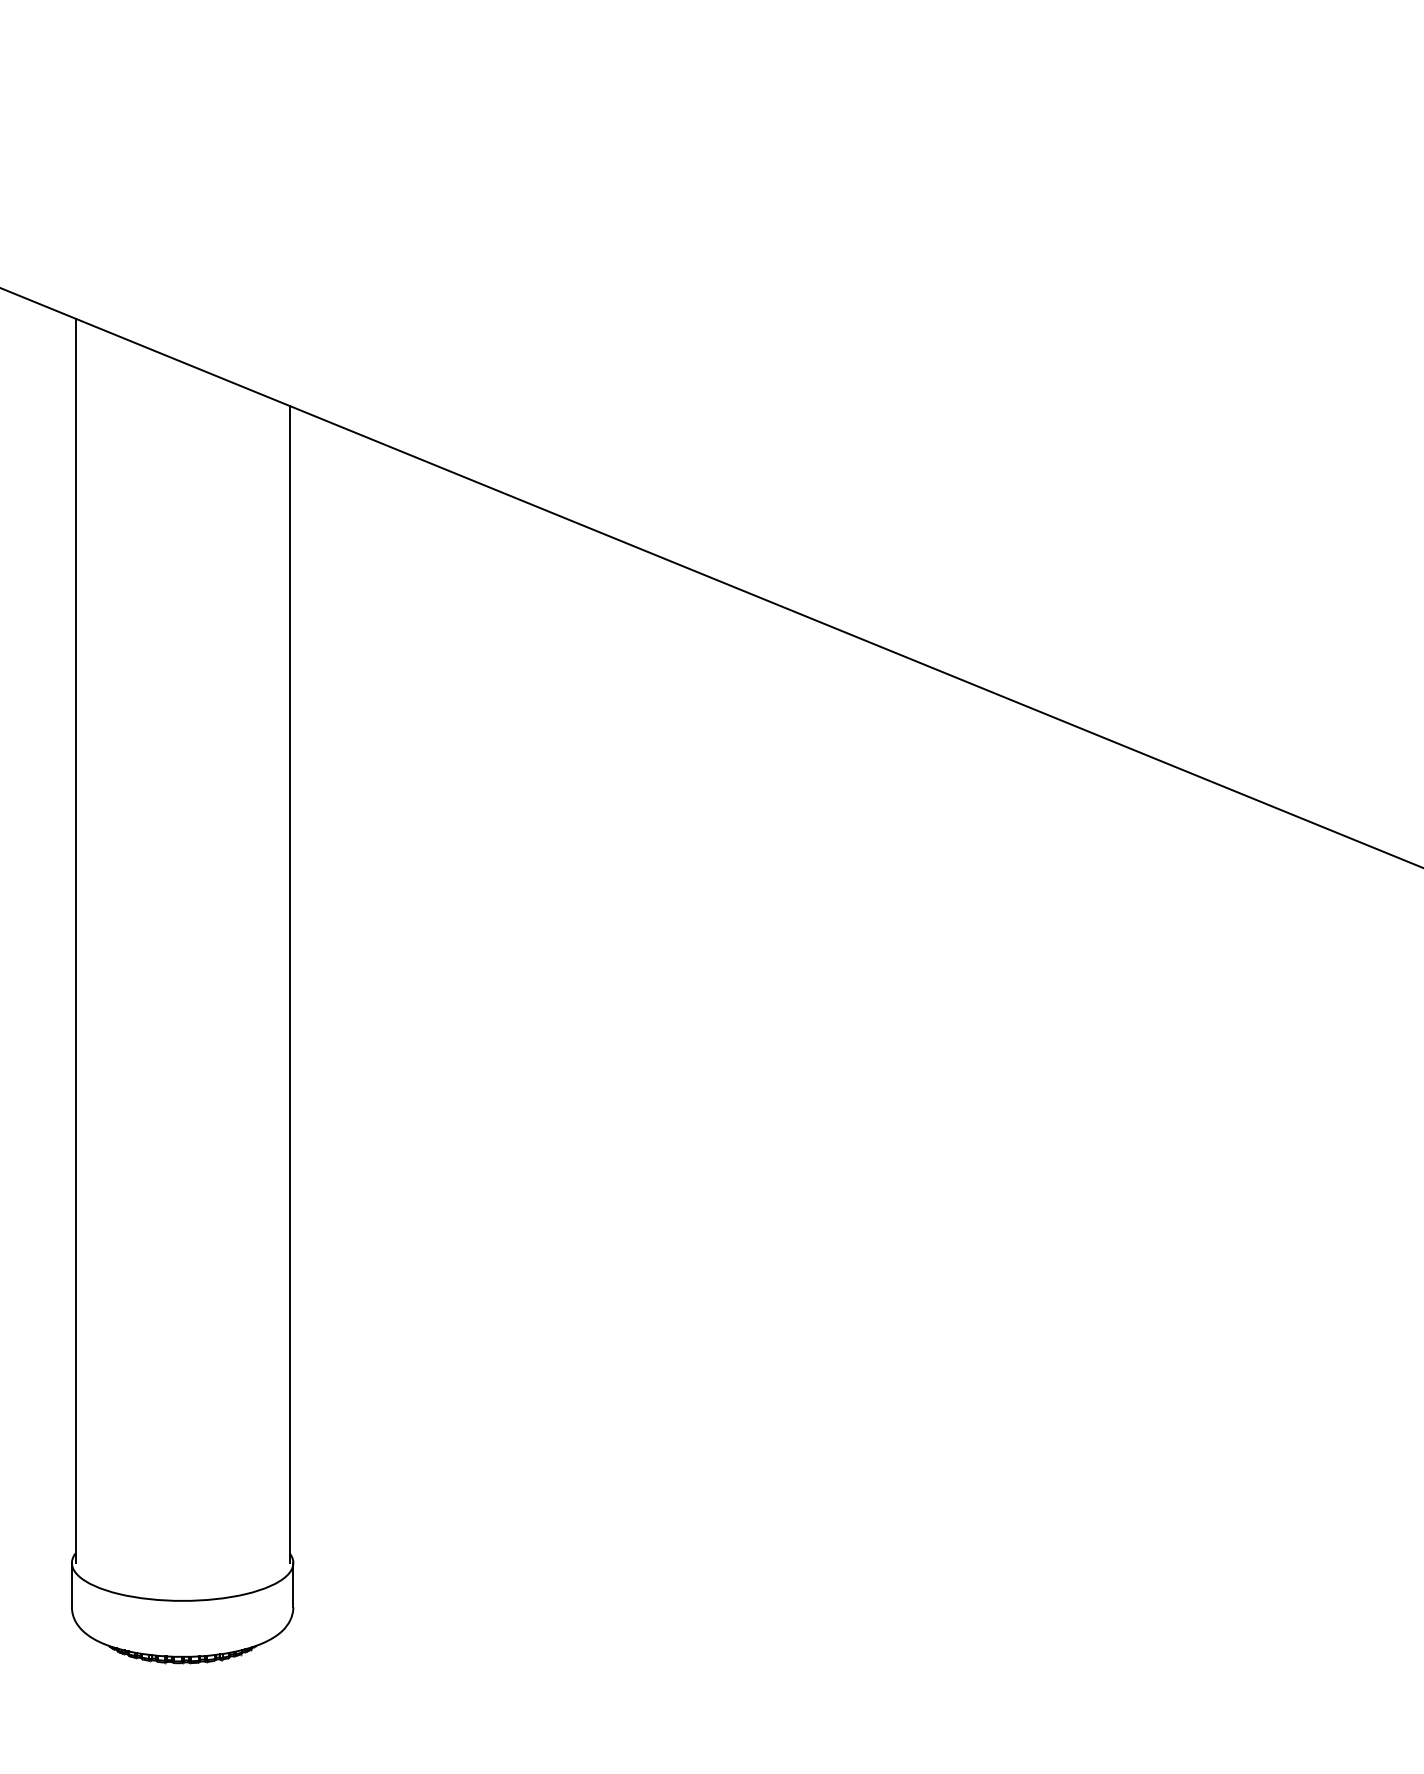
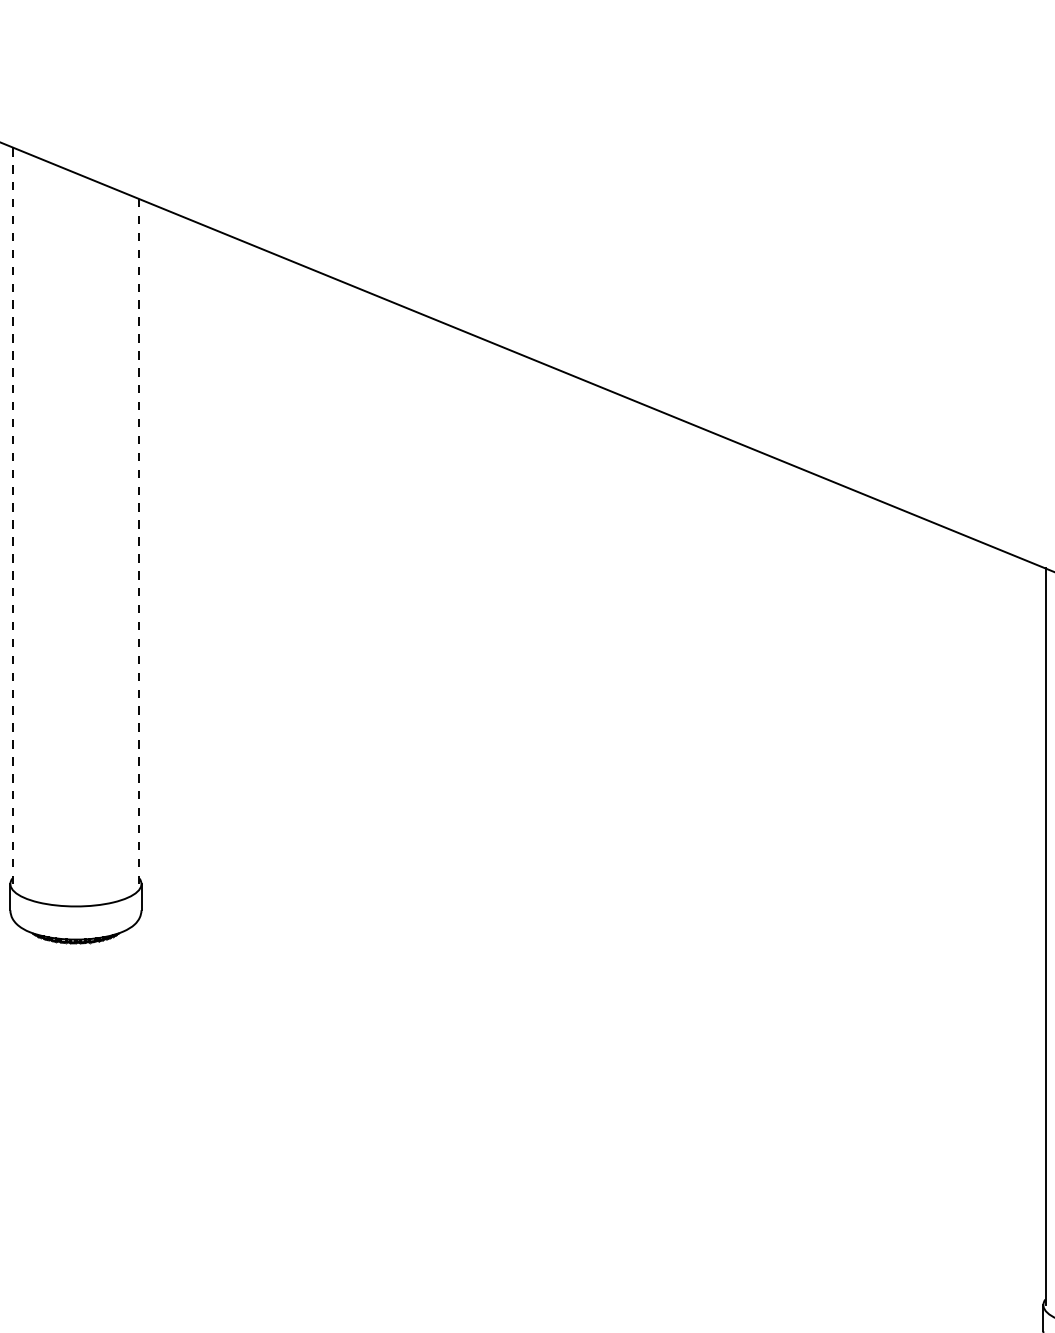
line: (75, 940) -> (12, 515), solid -> dashed
line: (290, 984) -> (139, 541), solid -> dashed

